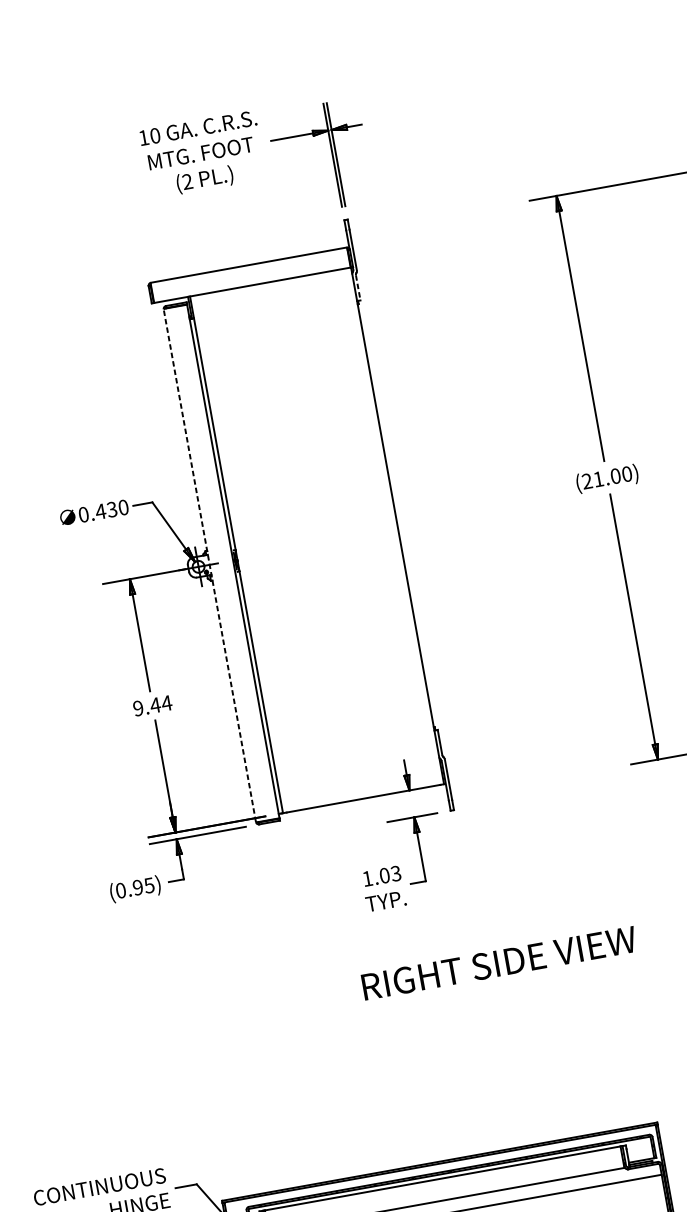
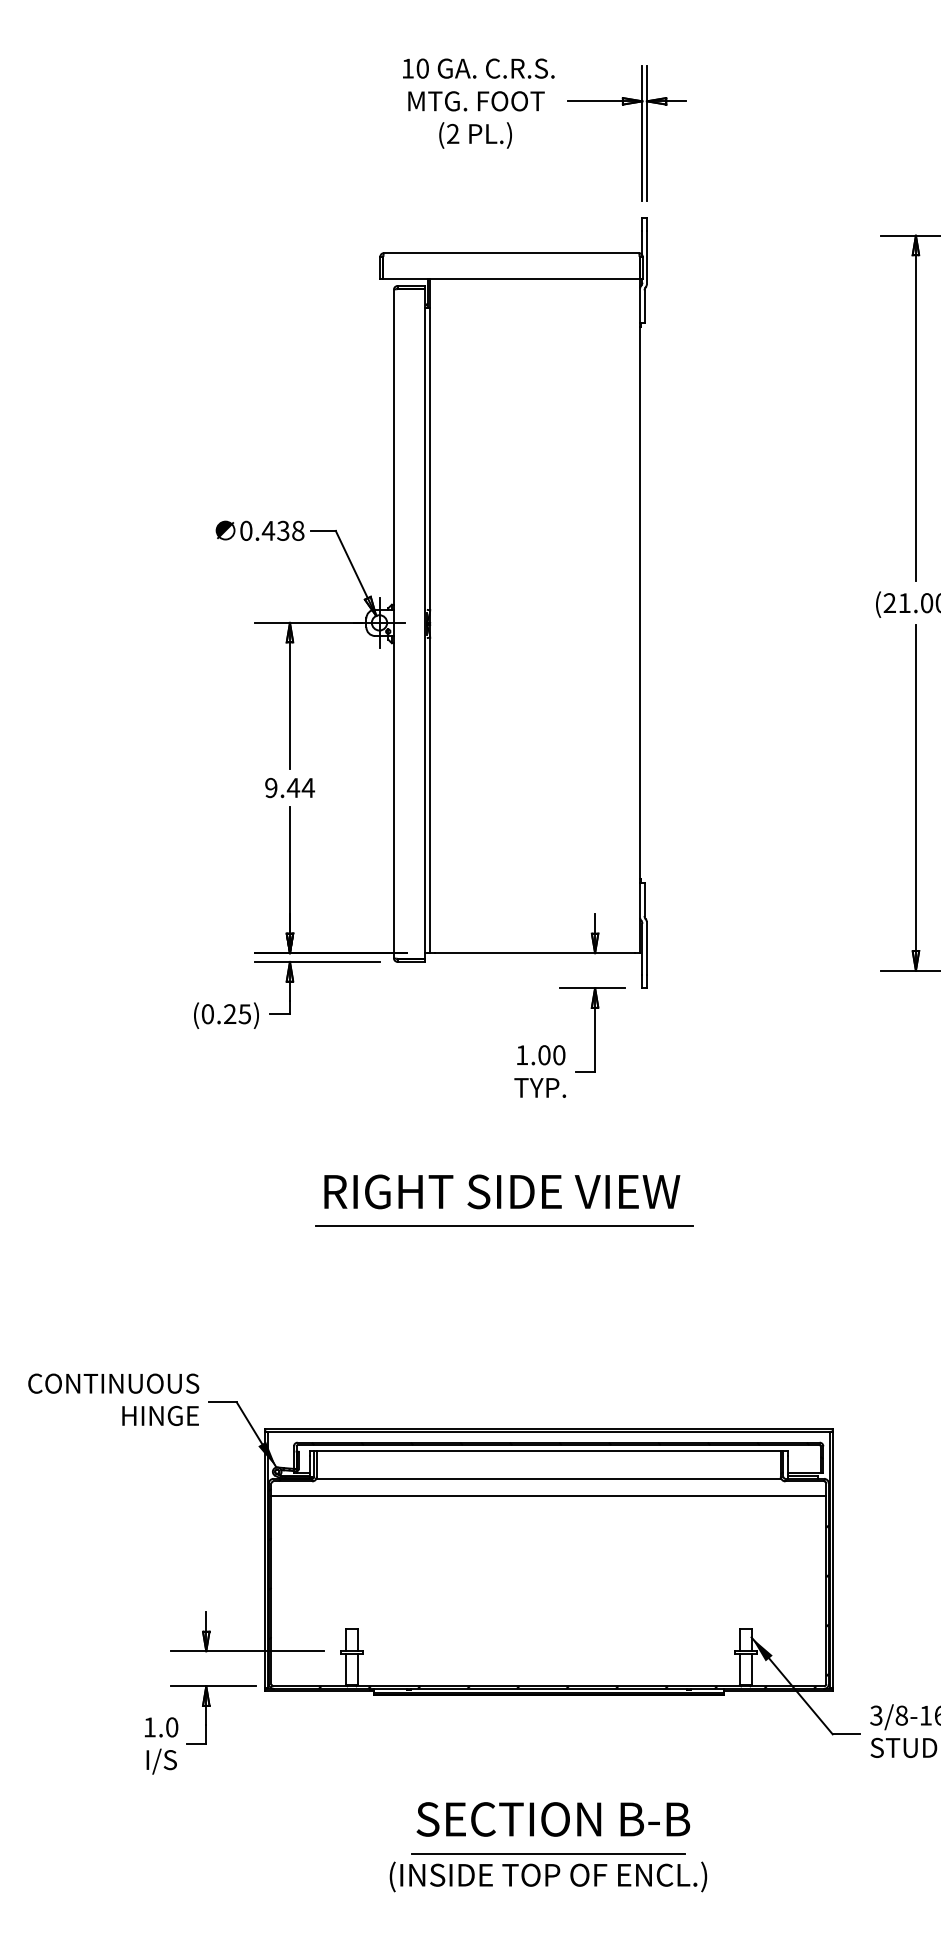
line: (358, 288) -> (644, 307), dashed -> solid
text: (123, 507) -> (298, 530), 0.430 -> 0.438
line: (209, 565) -> (393, 623), dashed -> solid
text: (396, 873) -> (559, 1055), 1.03 -> 1.00
text: (138, 887) -> (230, 1014), (0.95) -> (0.25)
text: (499, 962) -> (502, 1191), moved
line: (377, 1011) -> (504, 1225), added

